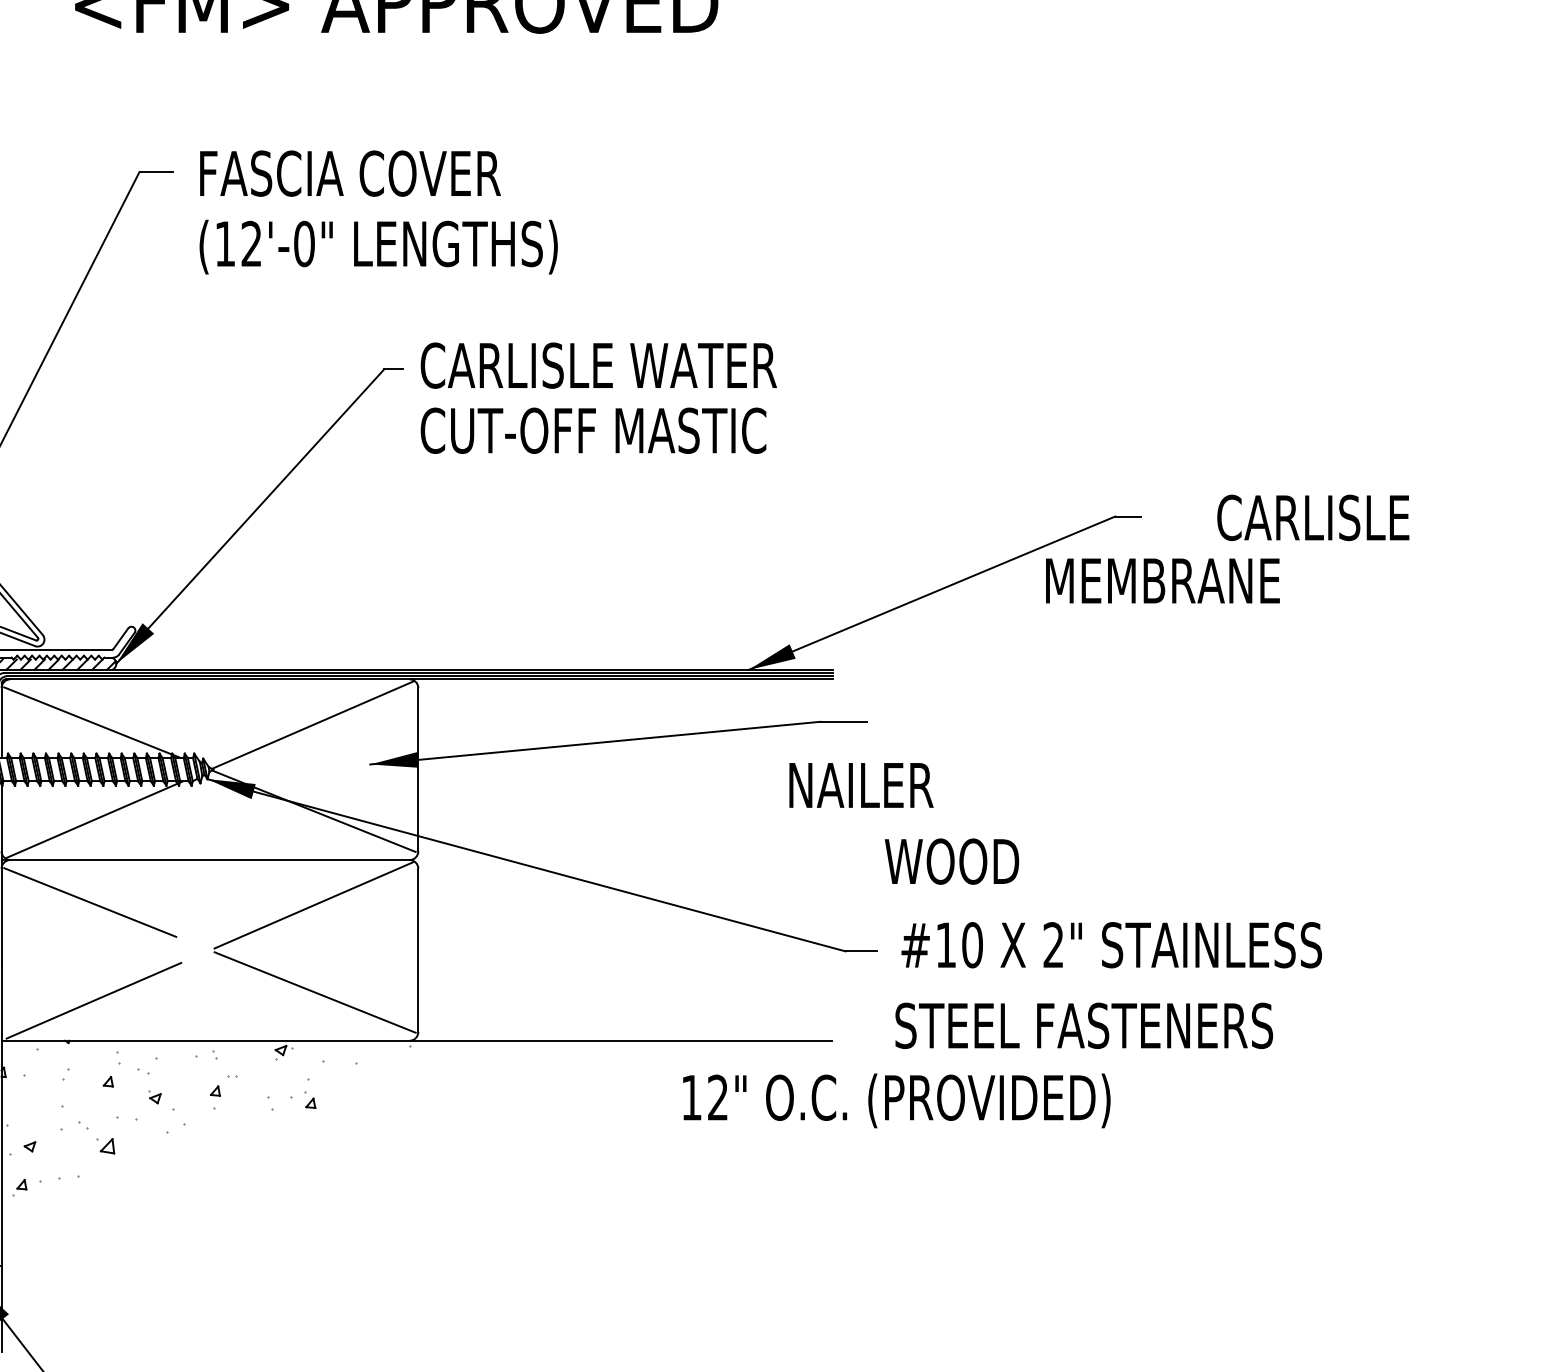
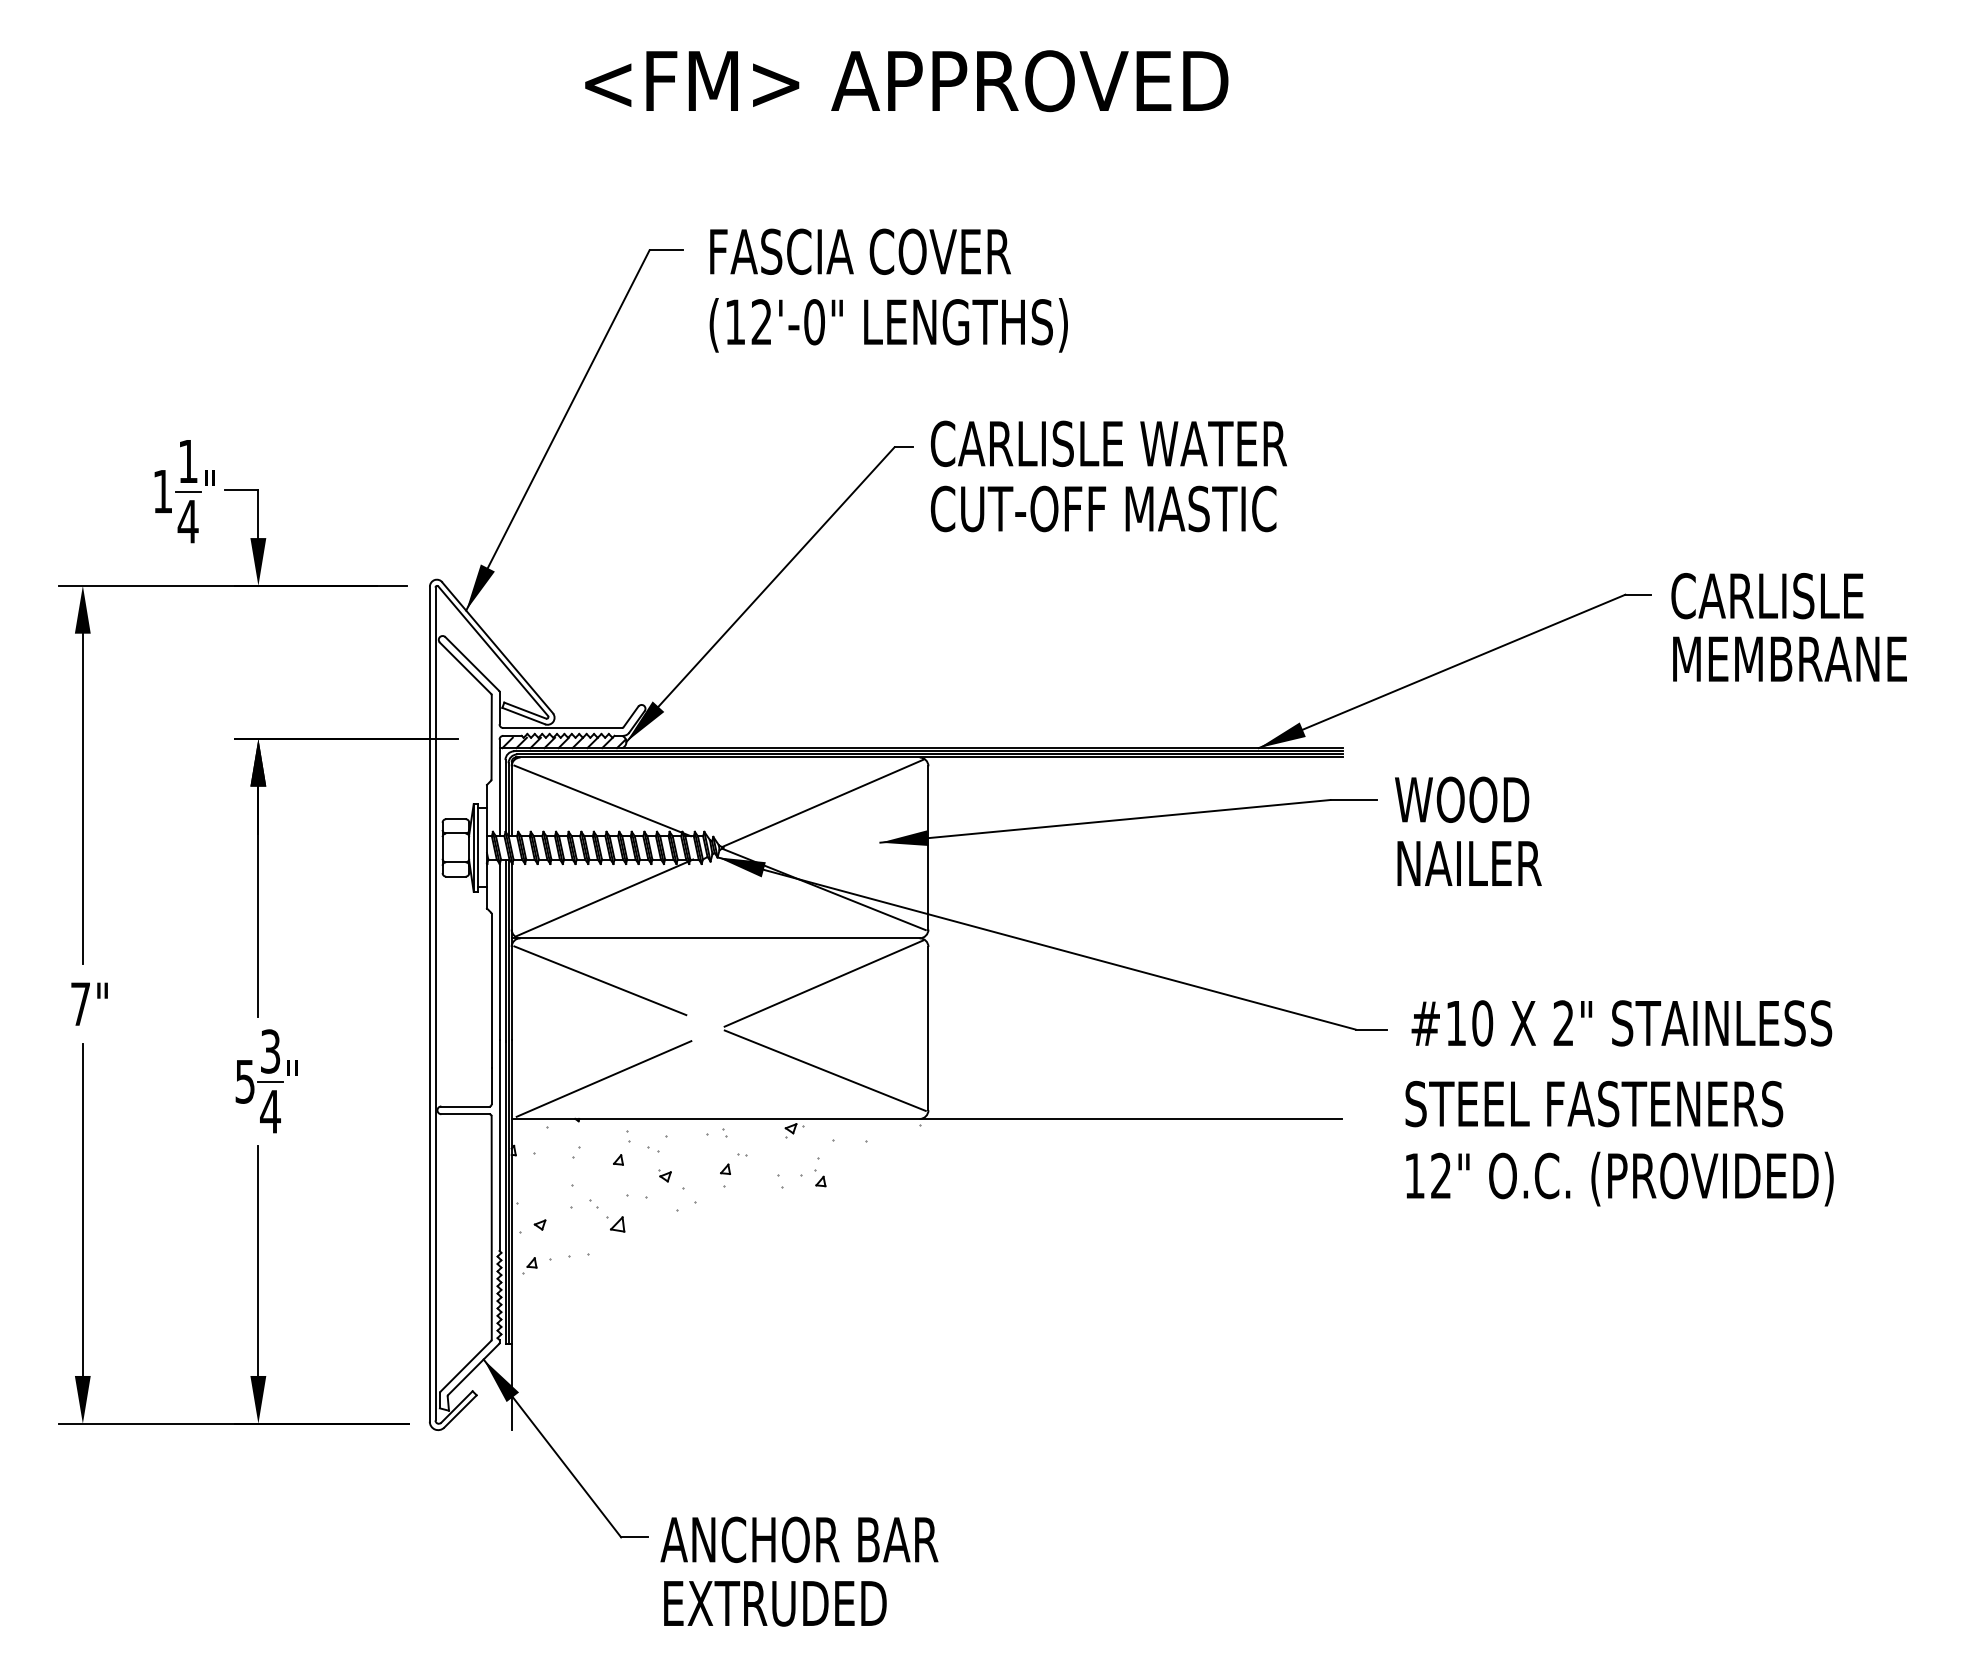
text: (1313, 518) -> (1767, 596), moved
text: (1162, 580) -> (1789, 658), moved
text: (861, 785) -> (1469, 863), moved
text: (952, 861) -> (1462, 799), moved
text: (896, 1100) -> (1619, 1178), moved

